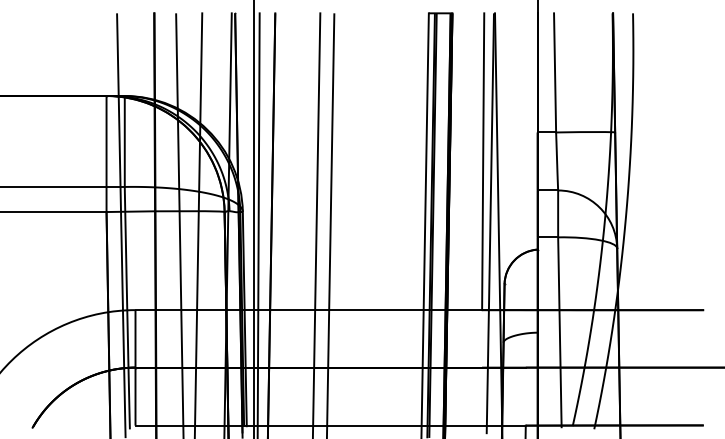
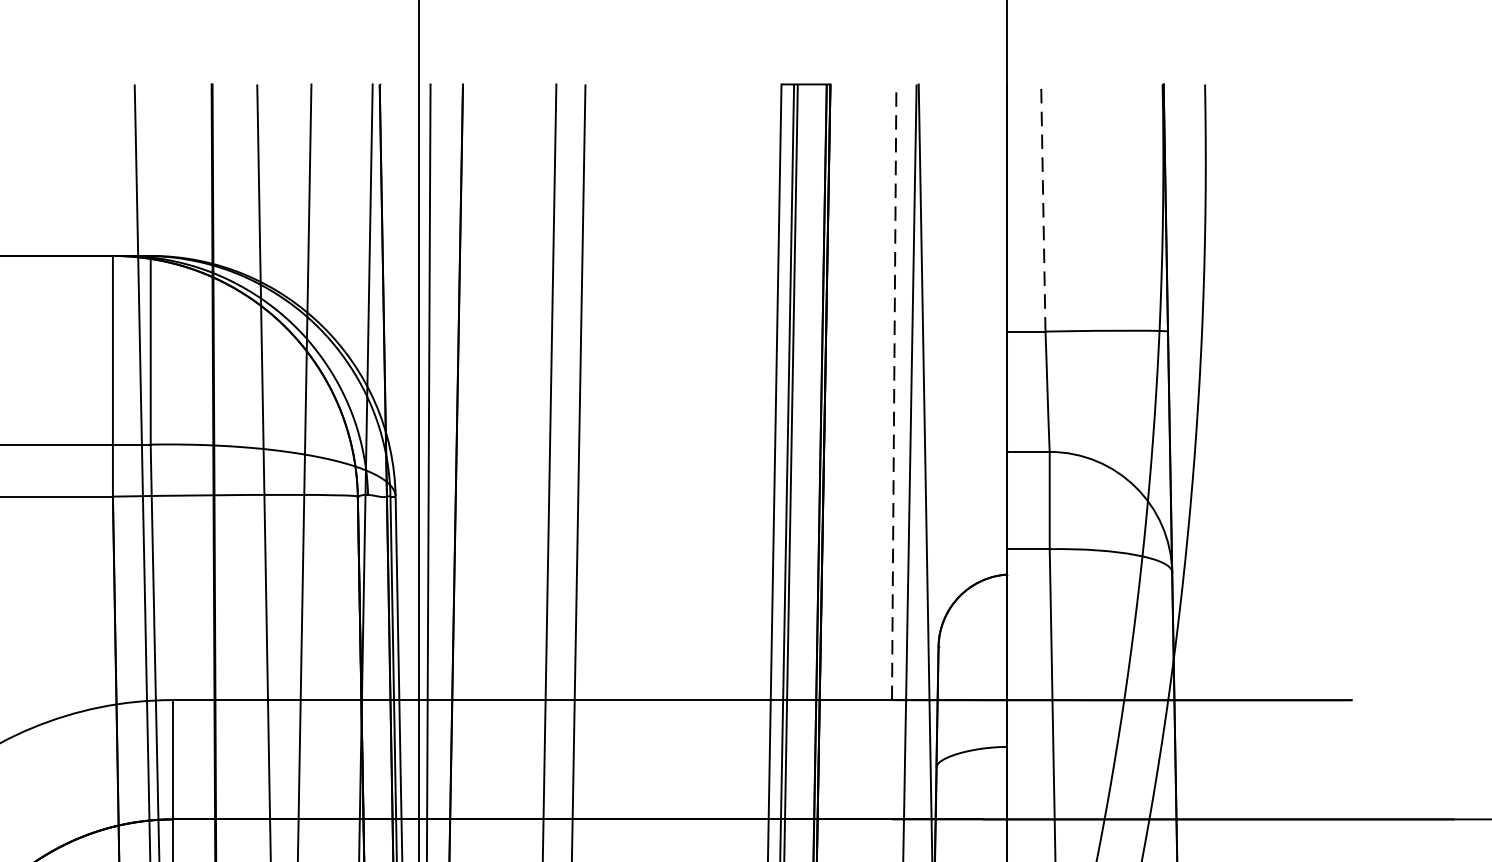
line: (555, 72) -> (1044, 207), solid -> dashed
line: (483, 161) -> (894, 391), solid -> dashed

